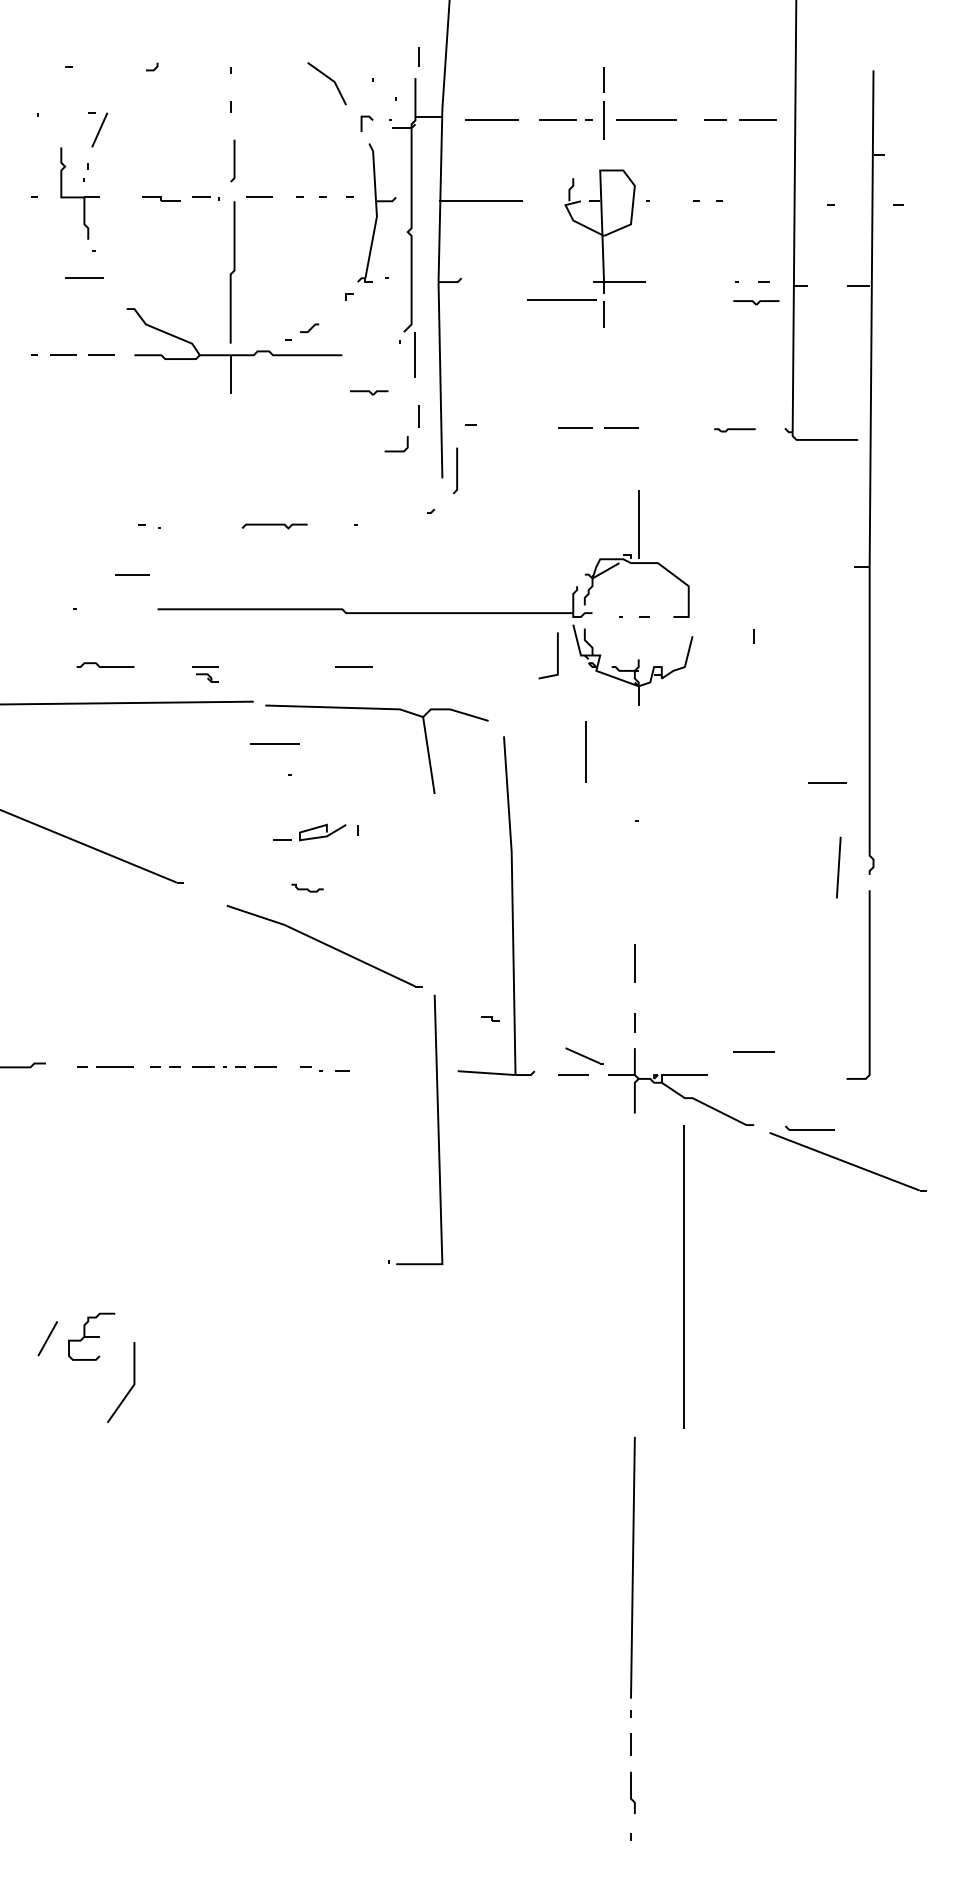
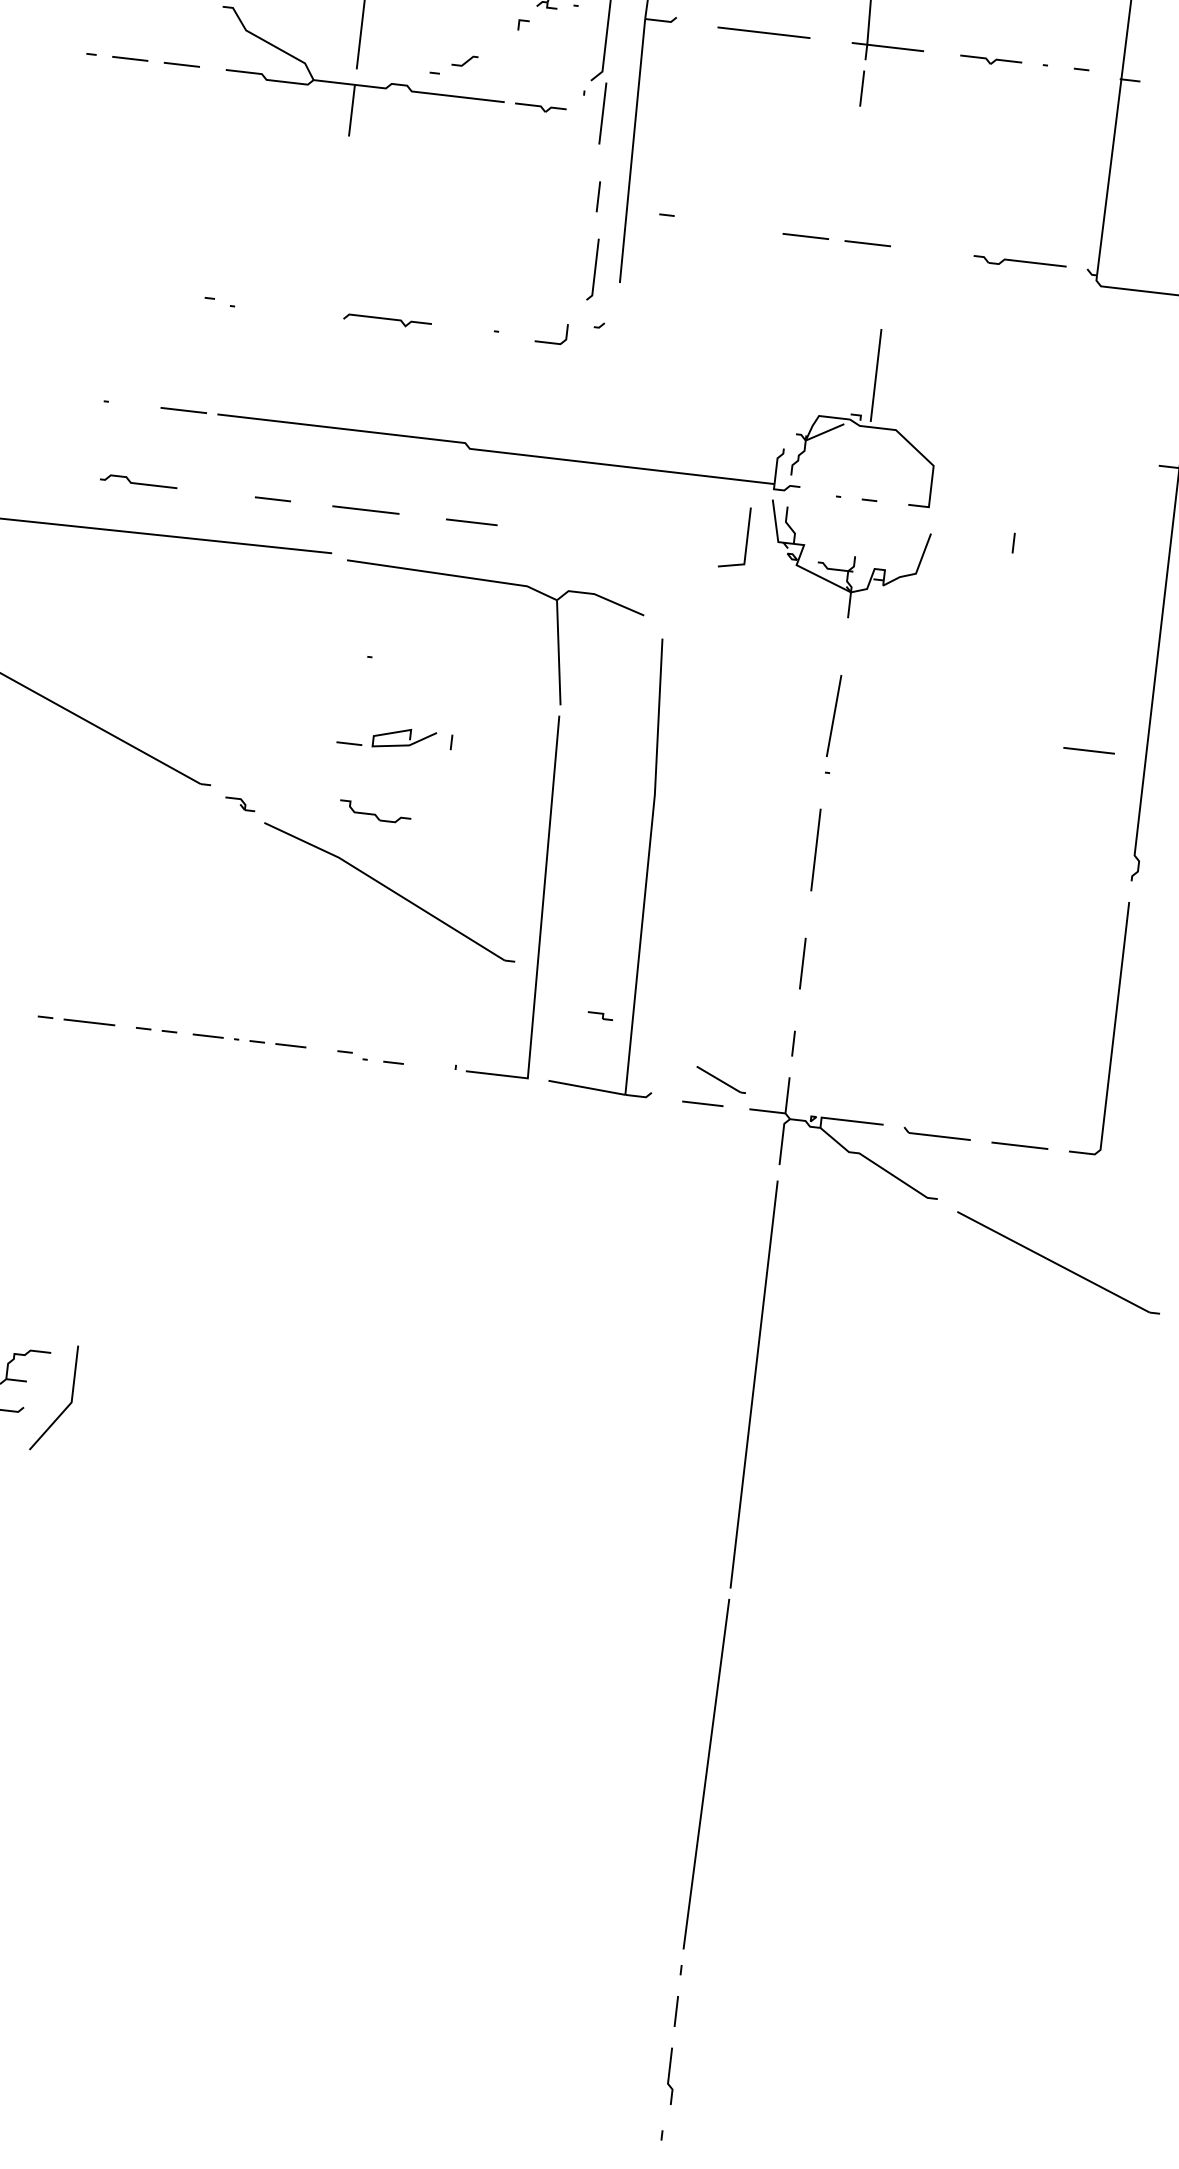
line: (561, 299) -> (763, 31), moved
part: (756, 302) -> (991, 60), moved
part: (369, 392) -> (541, 108), moved
part: (734, 430) -> (1019, 264), size x1.67
line: (396, 450) -> (550, 341), moved
line: (456, 470) -> (594, 269), moved
line: (132, 574) -> (183, 409), moved
part: (207, 677) -> (240, 803), moved
line: (274, 743) -> (365, 509), moved
line: (585, 751) -> (815, 849), moved
line: (838, 867) -> (833, 715), moved
part: (307, 887) -> (375, 810), size x1.67
line: (753, 1051) -> (1019, 1145), moved
part: (809, 1127) -> (936, 1132), moved
part: (437, 1129) -> (542, 896), moved
line: (683, 1276) -> (753, 1383), moved
line: (129, 1389) -> (64, 1408), moved

